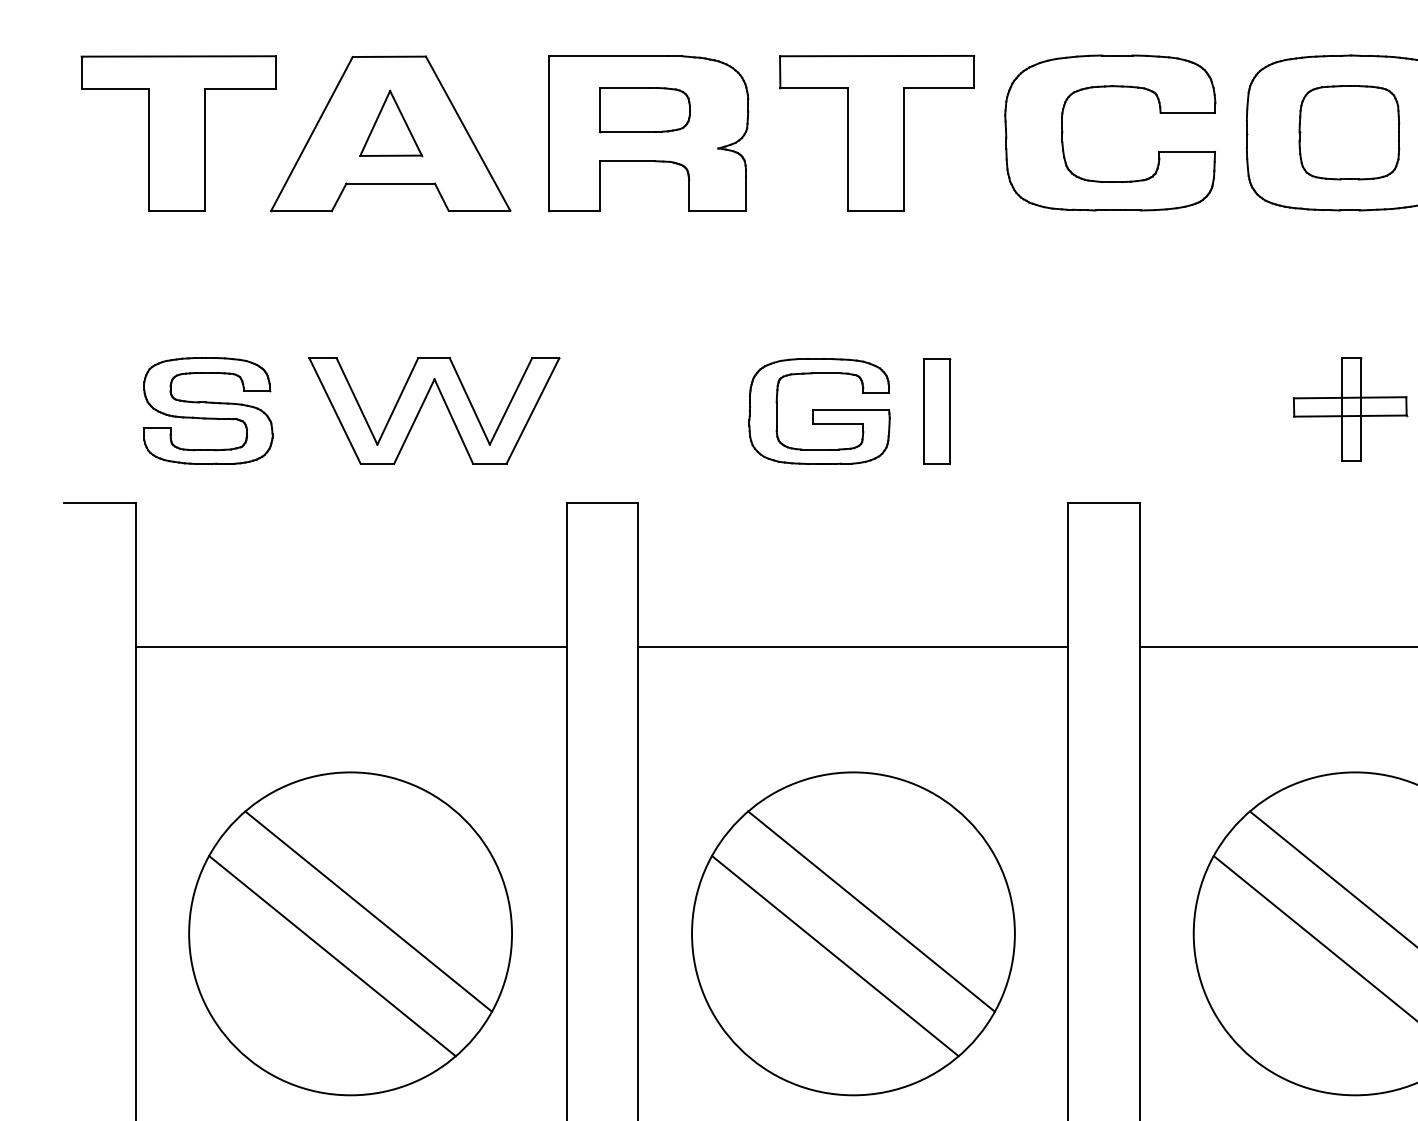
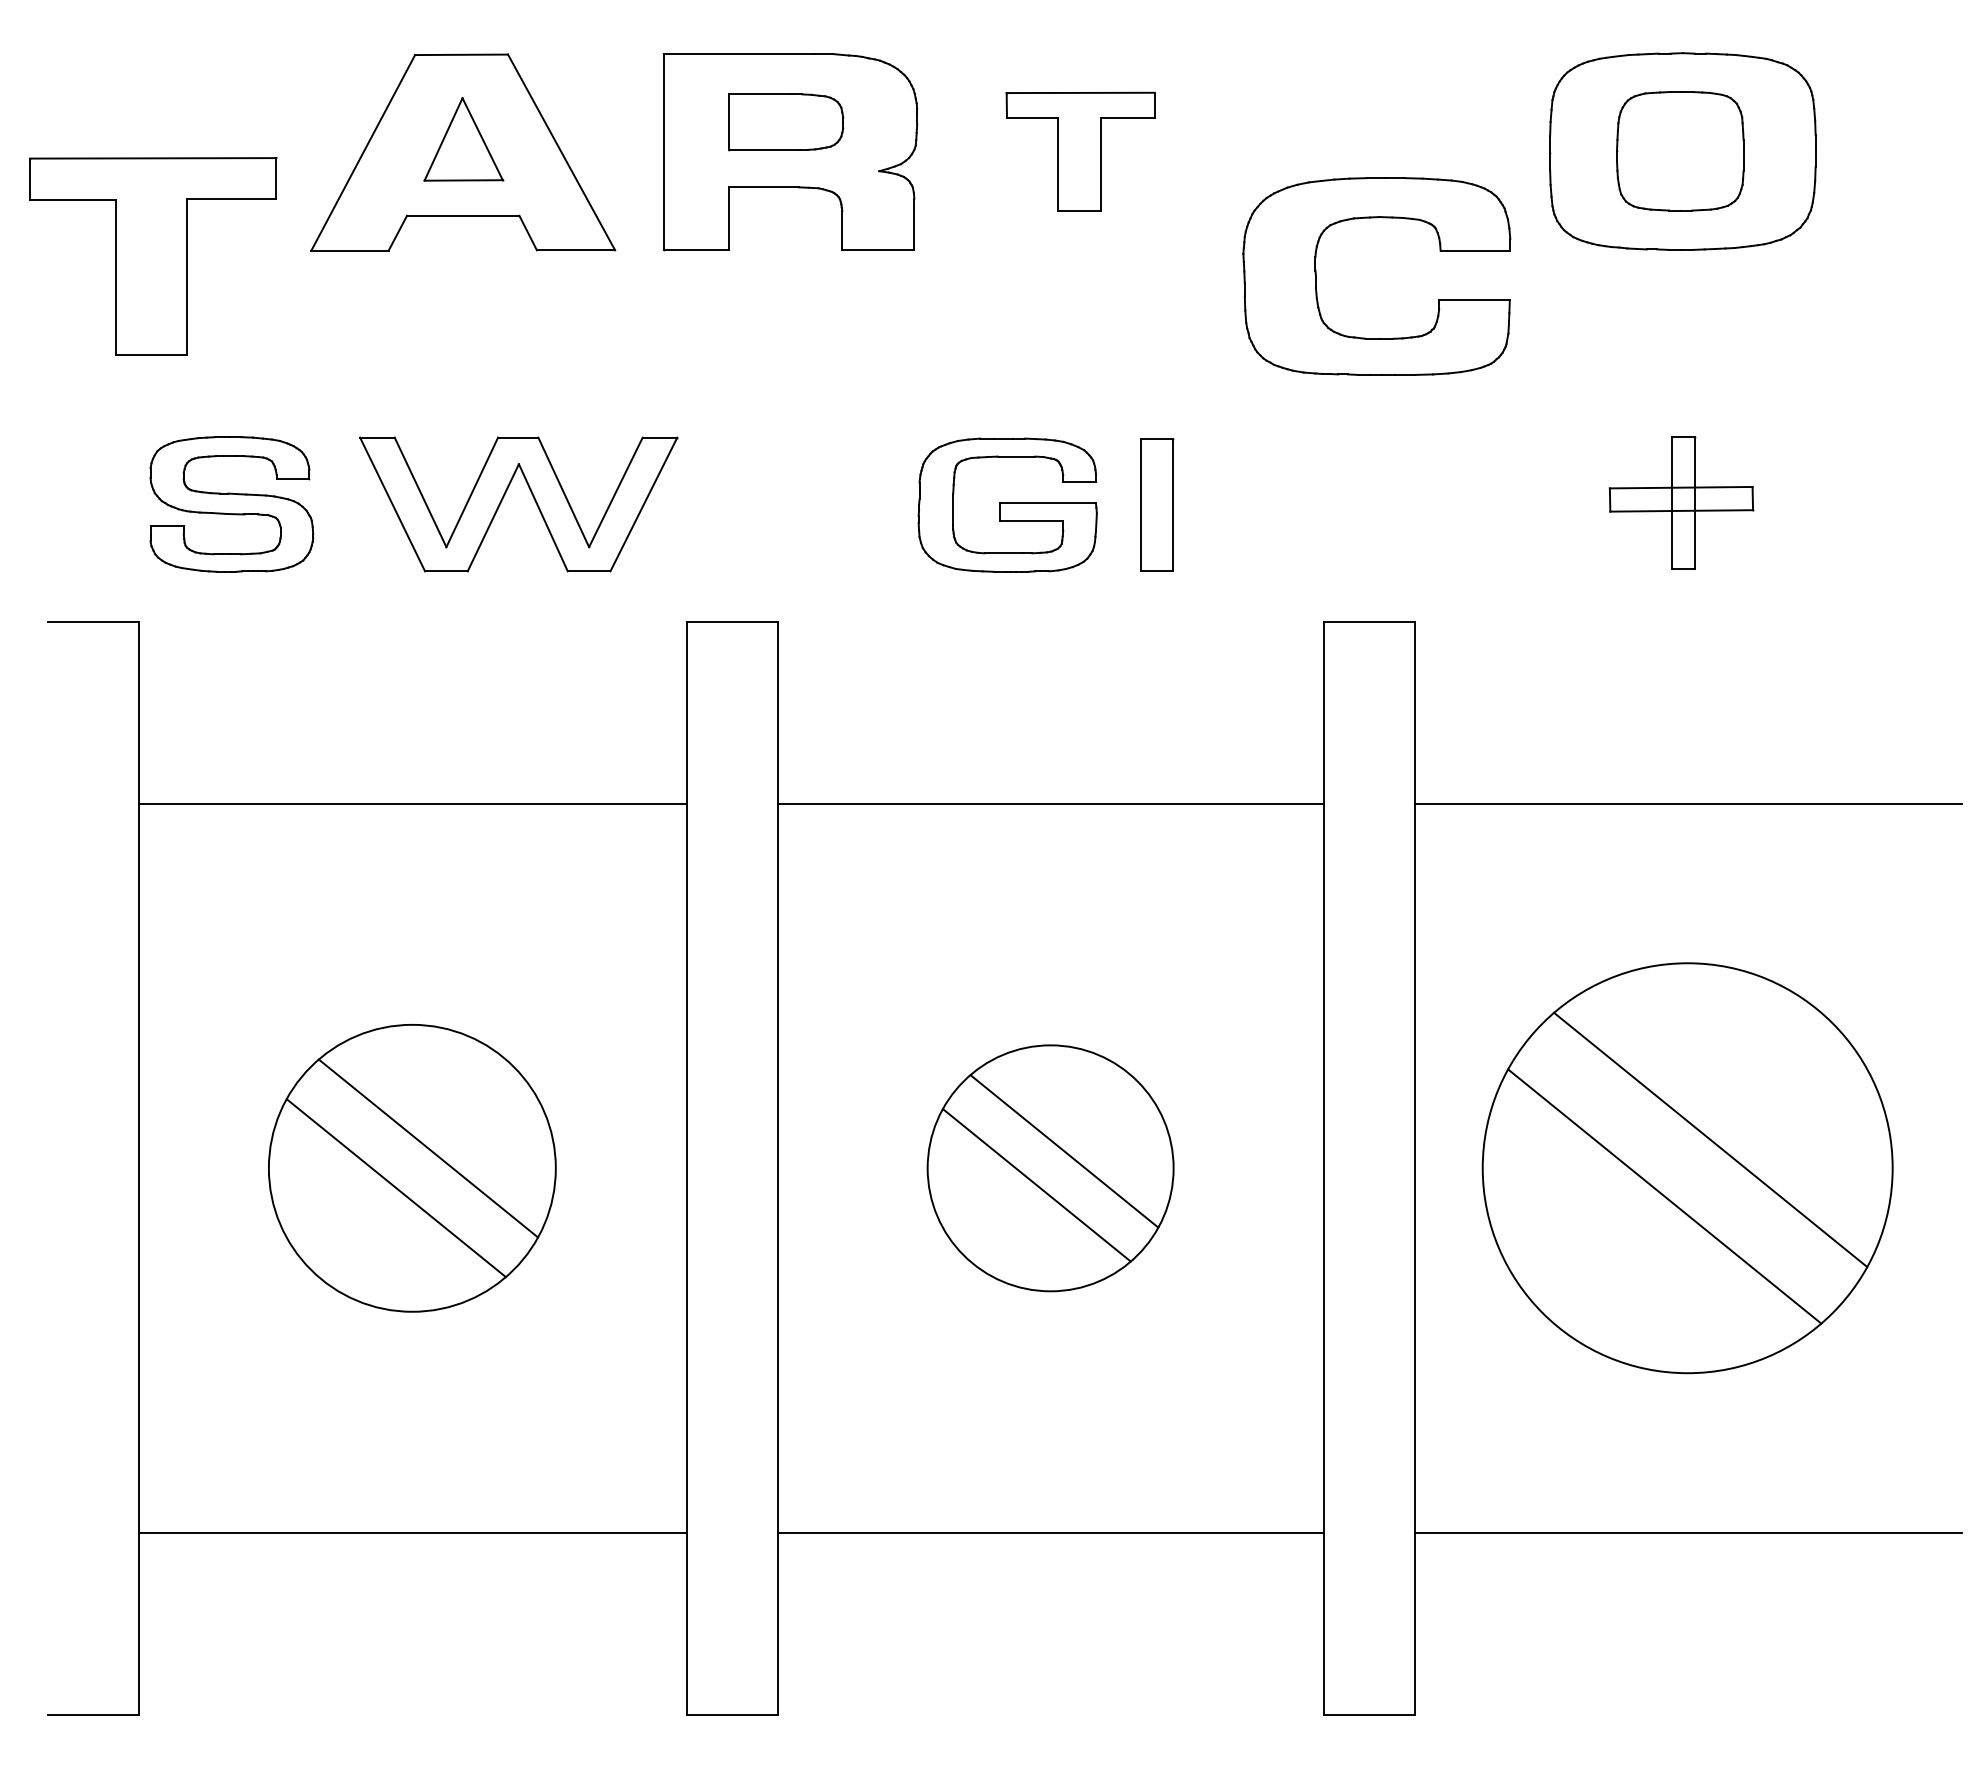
part: (1110, 87) -> (1376, 218), moved
part: (876, 132) -> (1080, 151), size x0.6
part: (179, 133) -> (153, 256), moved
part: (350, 934) -> (412, 1168), size x0.7
part: (853, 934) -> (1050, 1168), size x0.6

